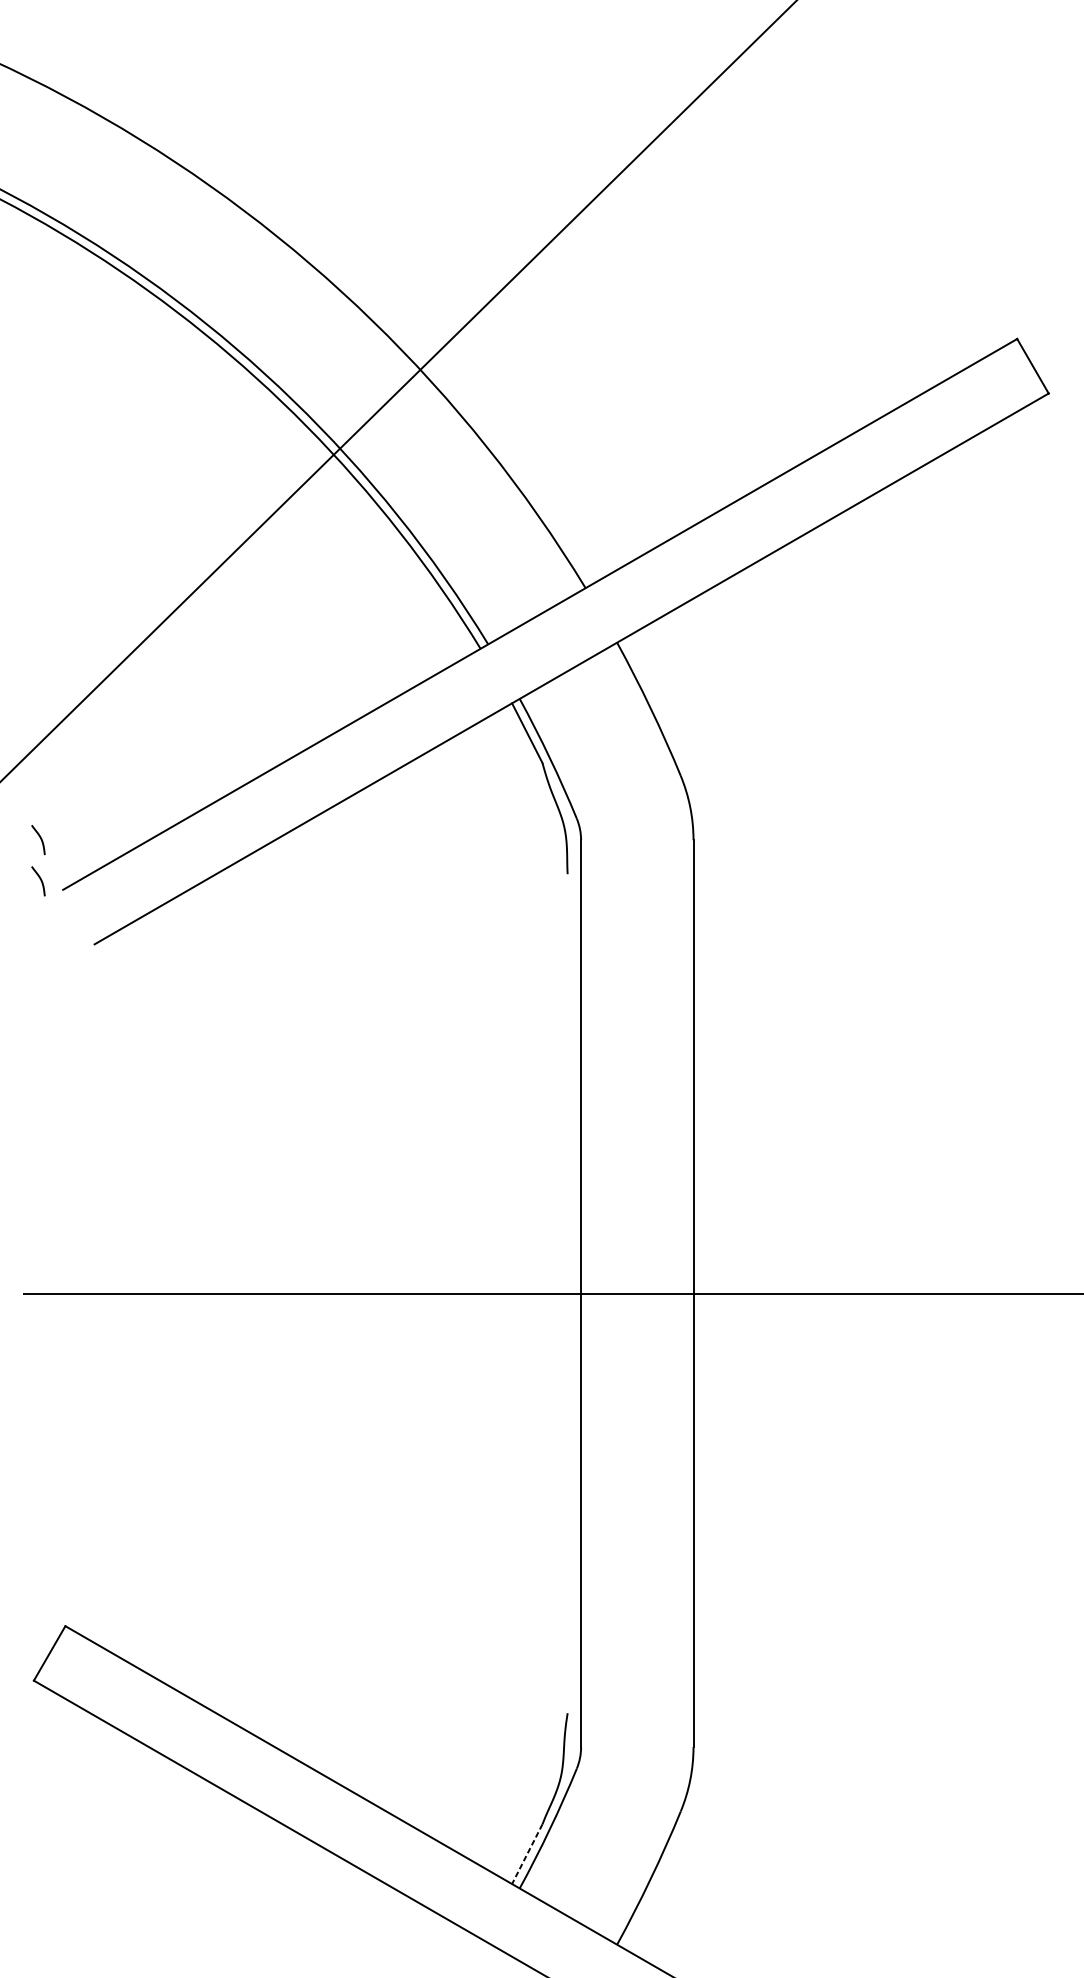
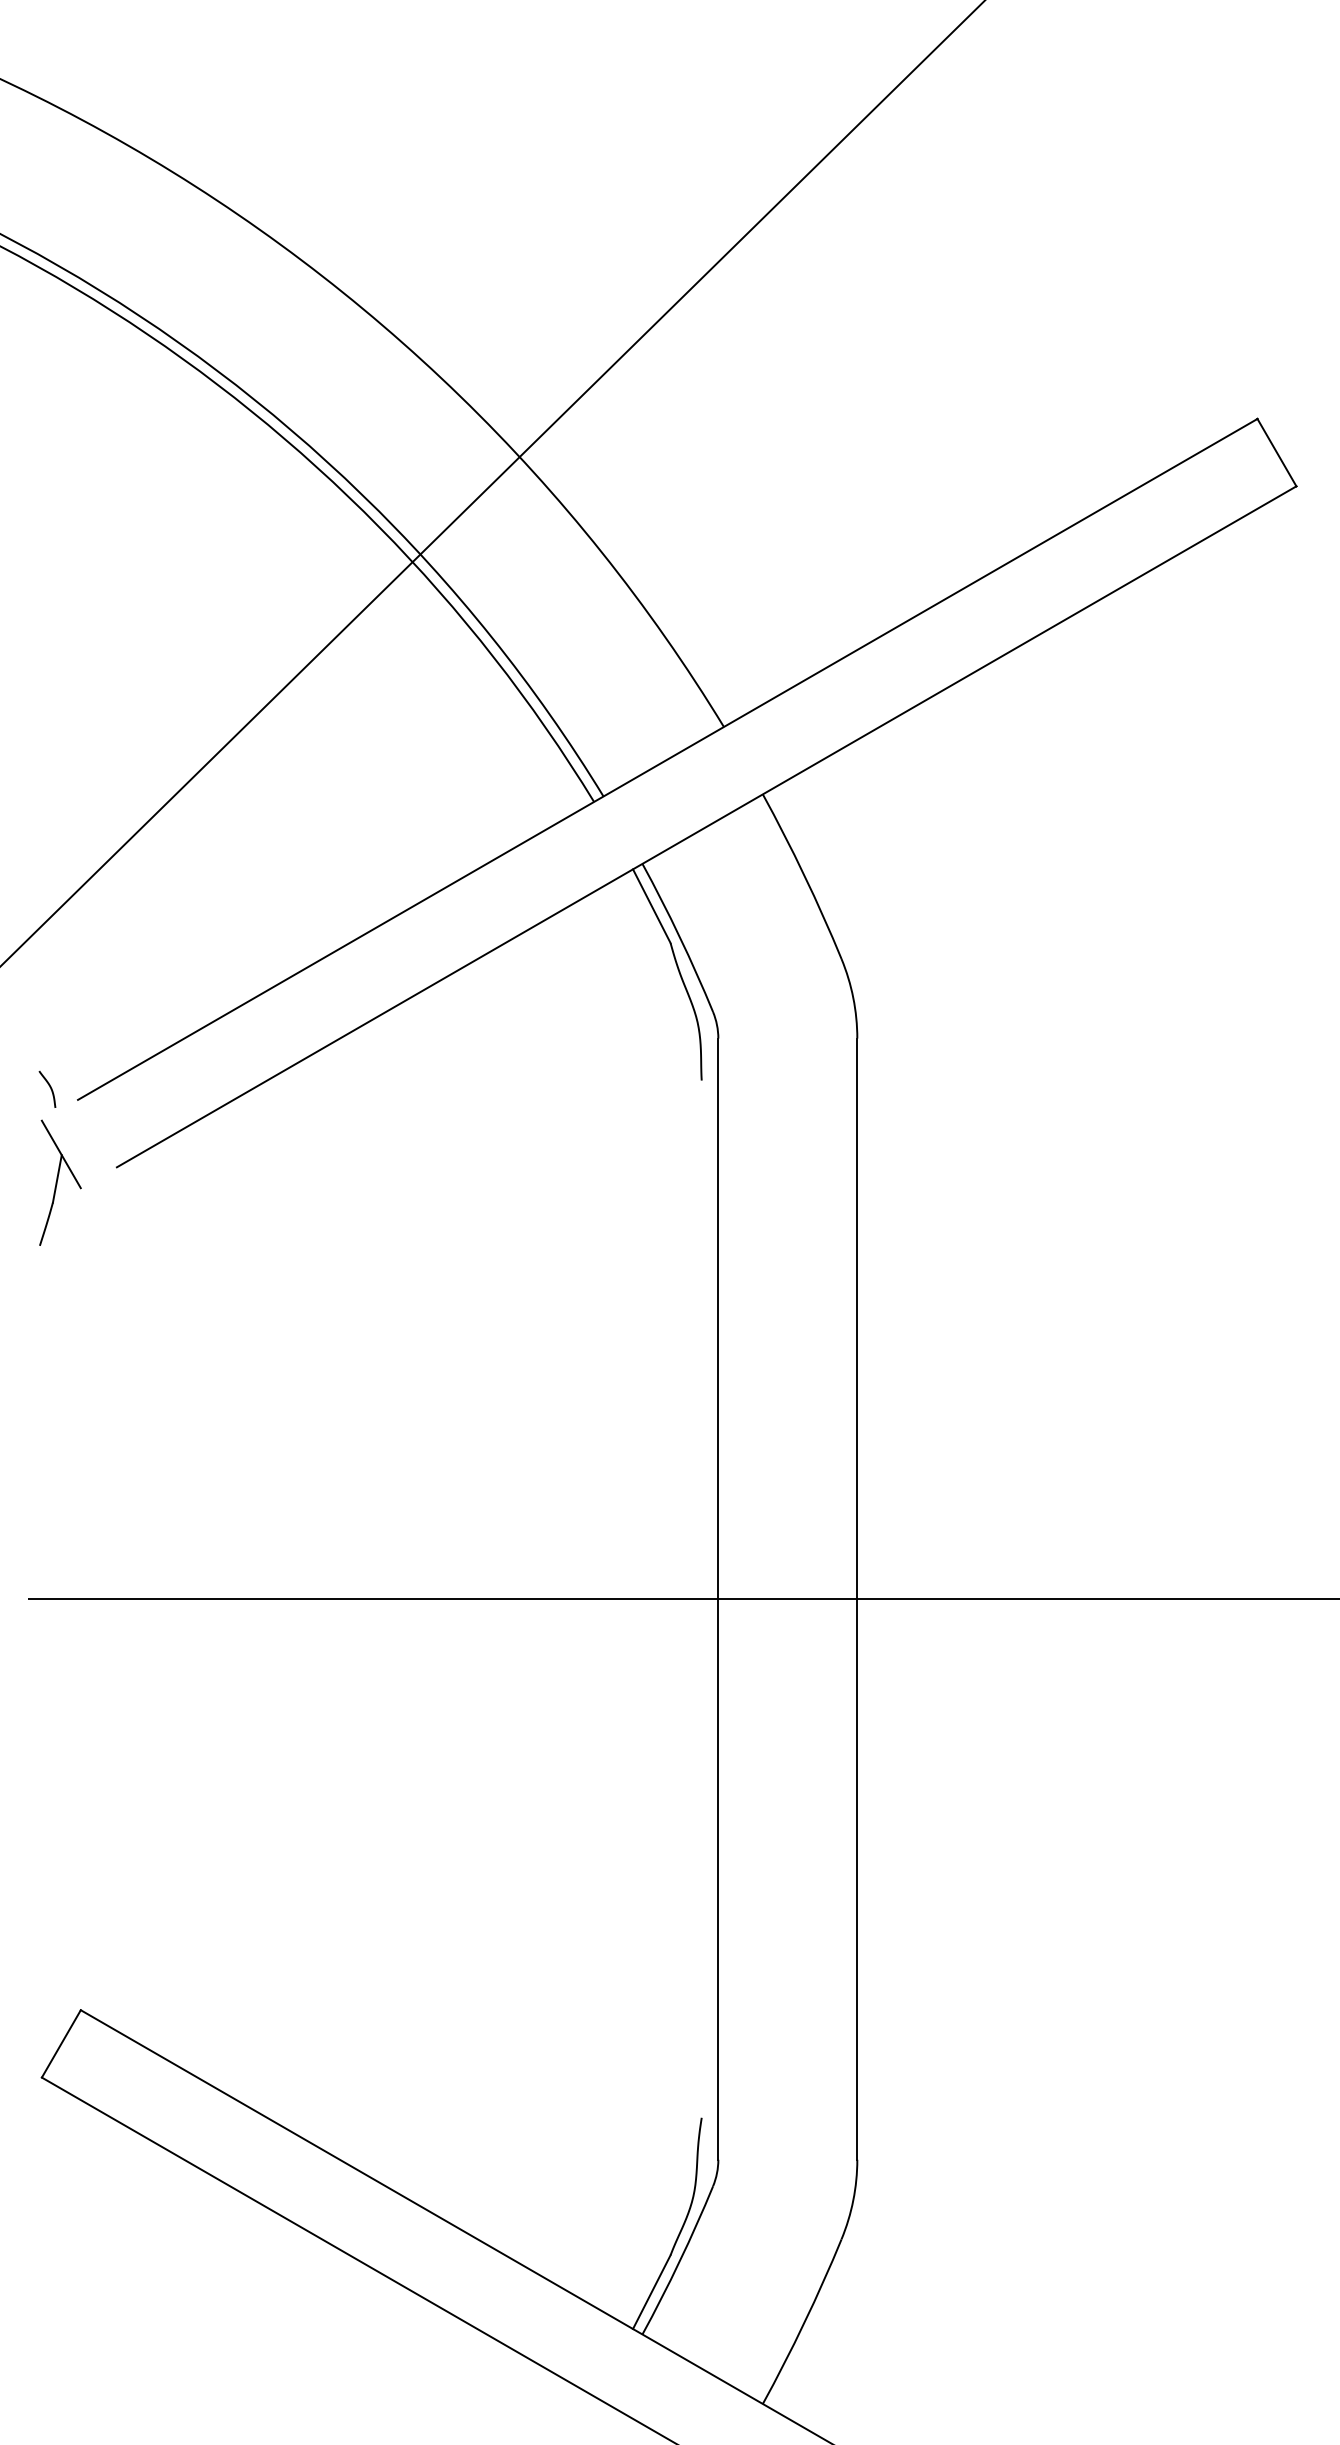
curve: (40, 838) -> (49, 1036), removed
part: (48, 956) -> (60, 1182), added
line: (527, 1854) -> (651, 2292), dashed -> solid

